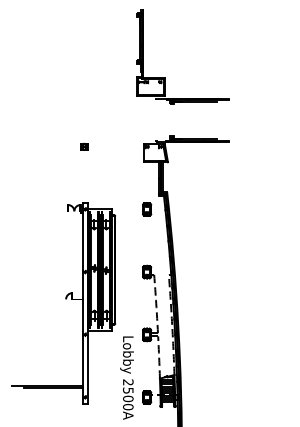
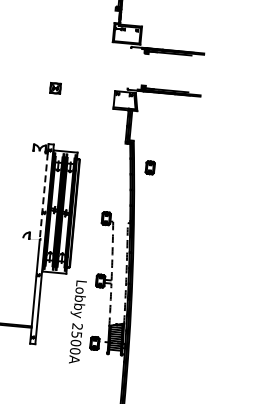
part: (84, 146) -> (55, 87), size x1.6
part: (147, 209) -> (150, 167), moved
line: (82, 255) -> (43, 196), solid -> dashed

